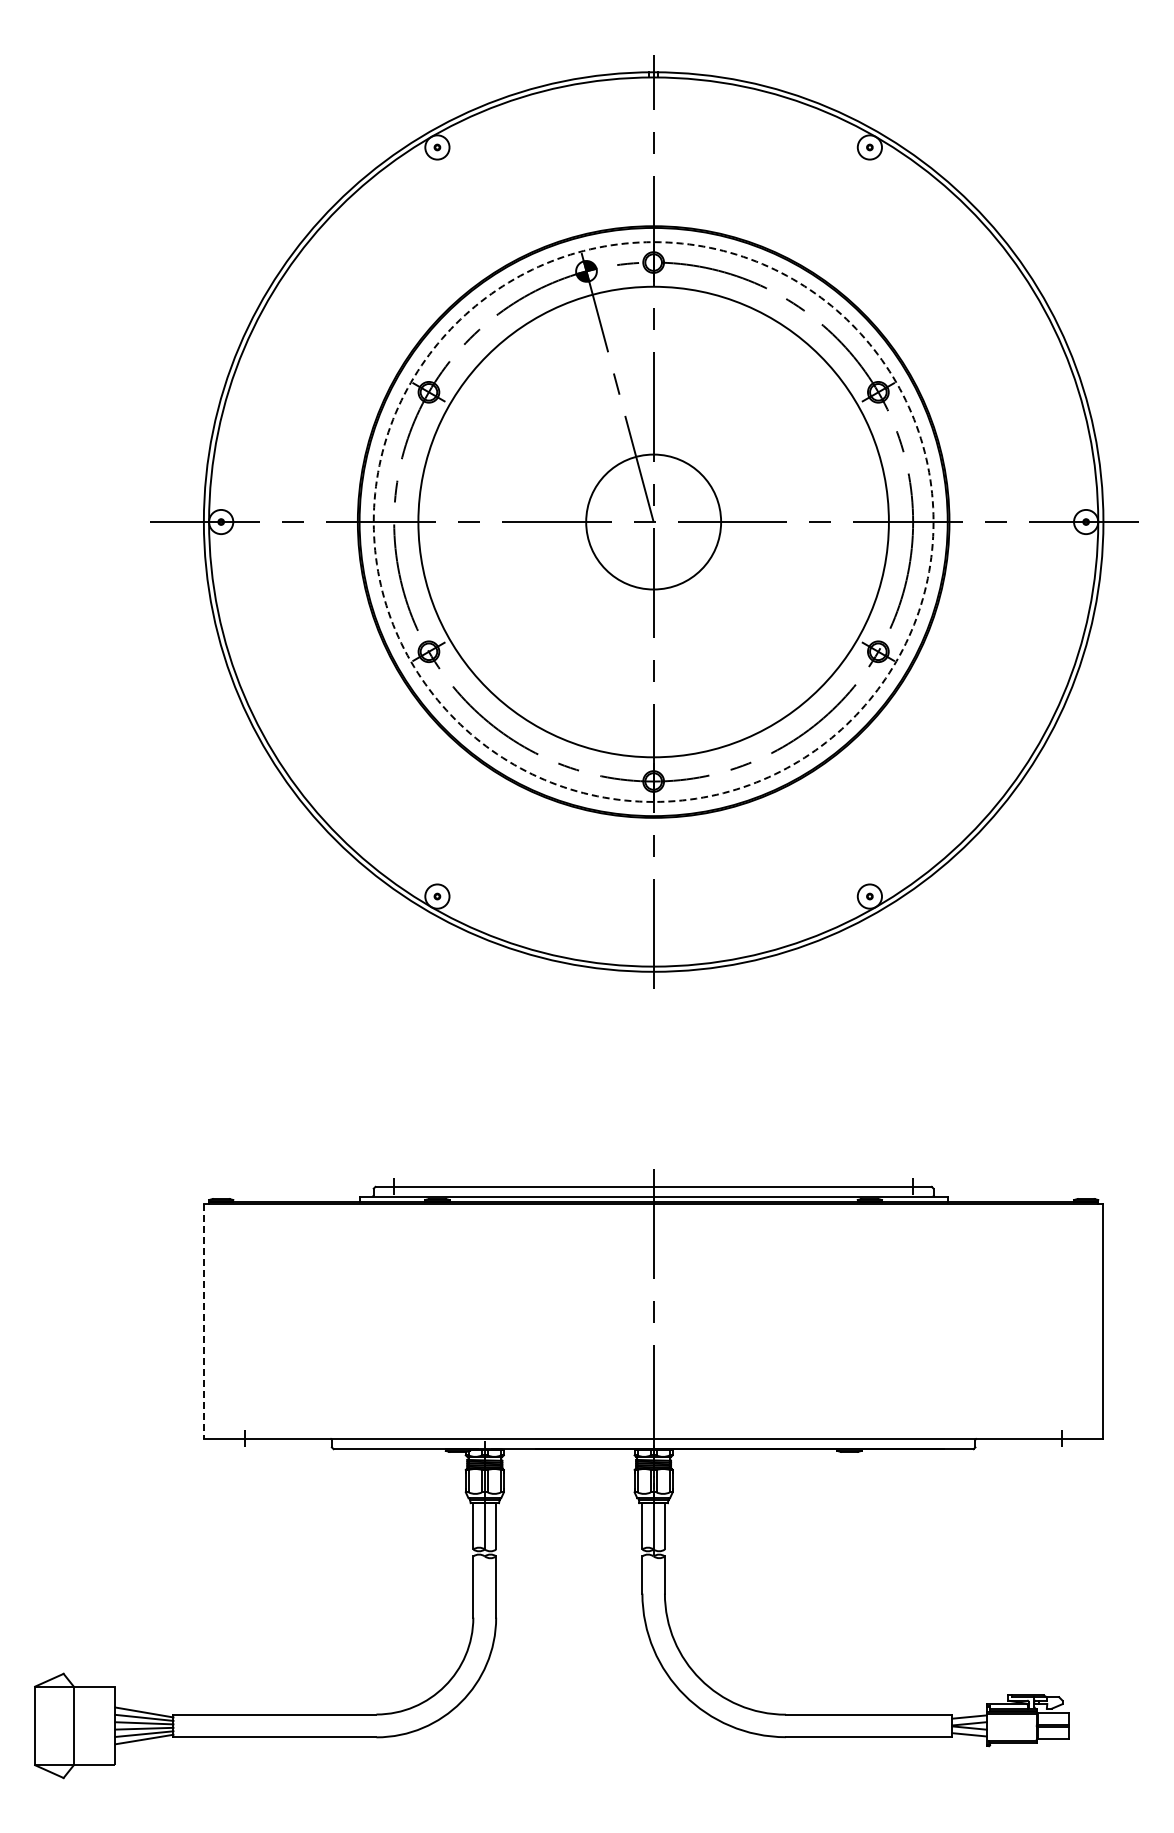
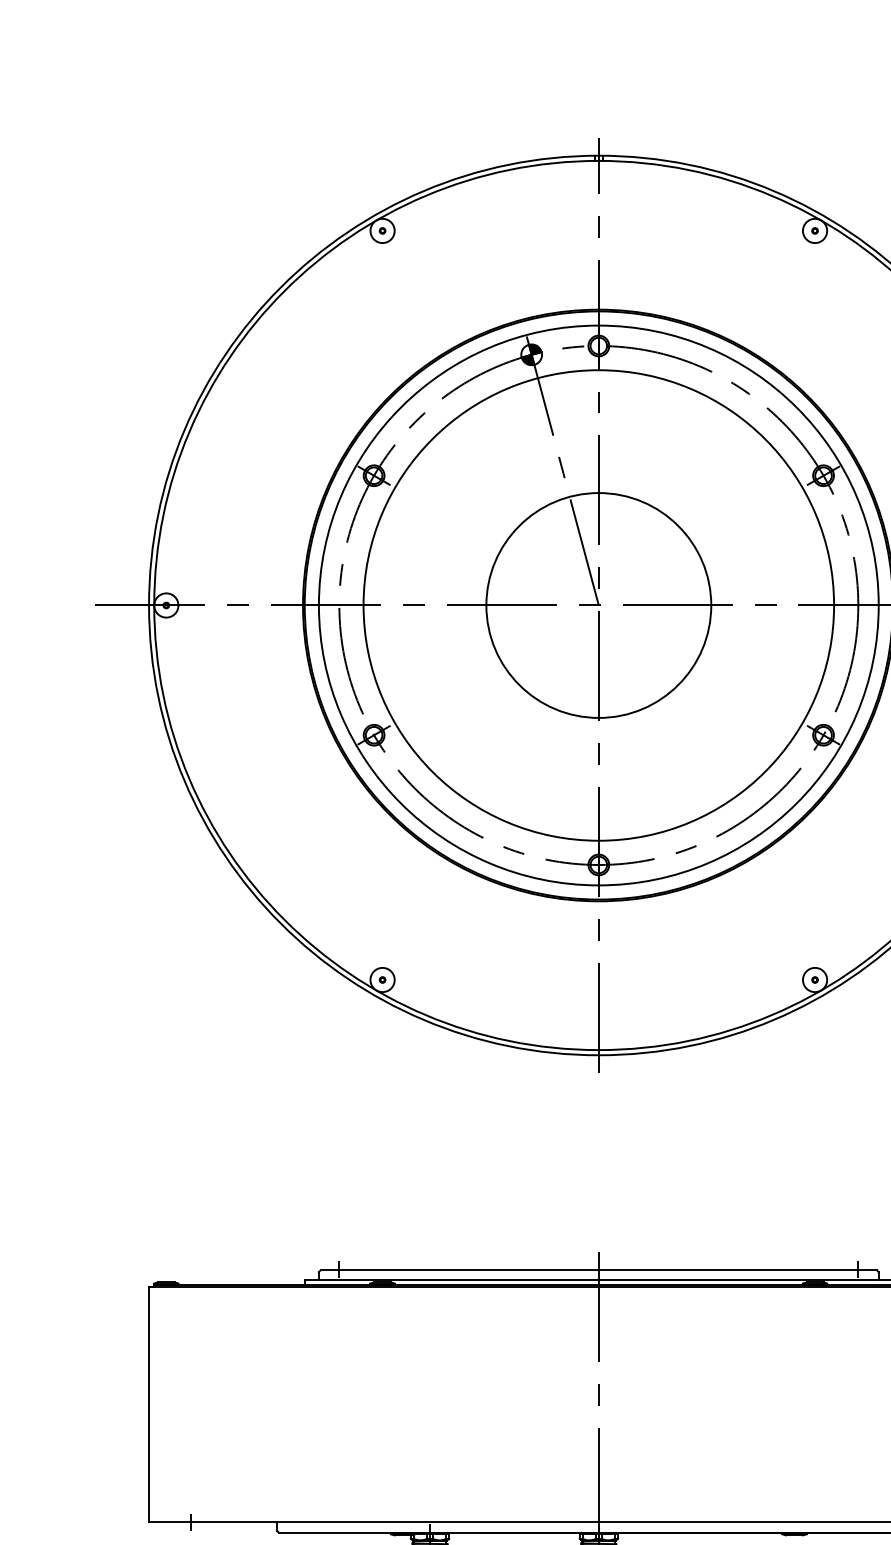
circle: (653, 521) -> (598, 604), dashed -> solid
circle: (653, 521) -> (598, 604), size x1.67
line: (203, 1321) -> (148, 1404), dashed -> solid

